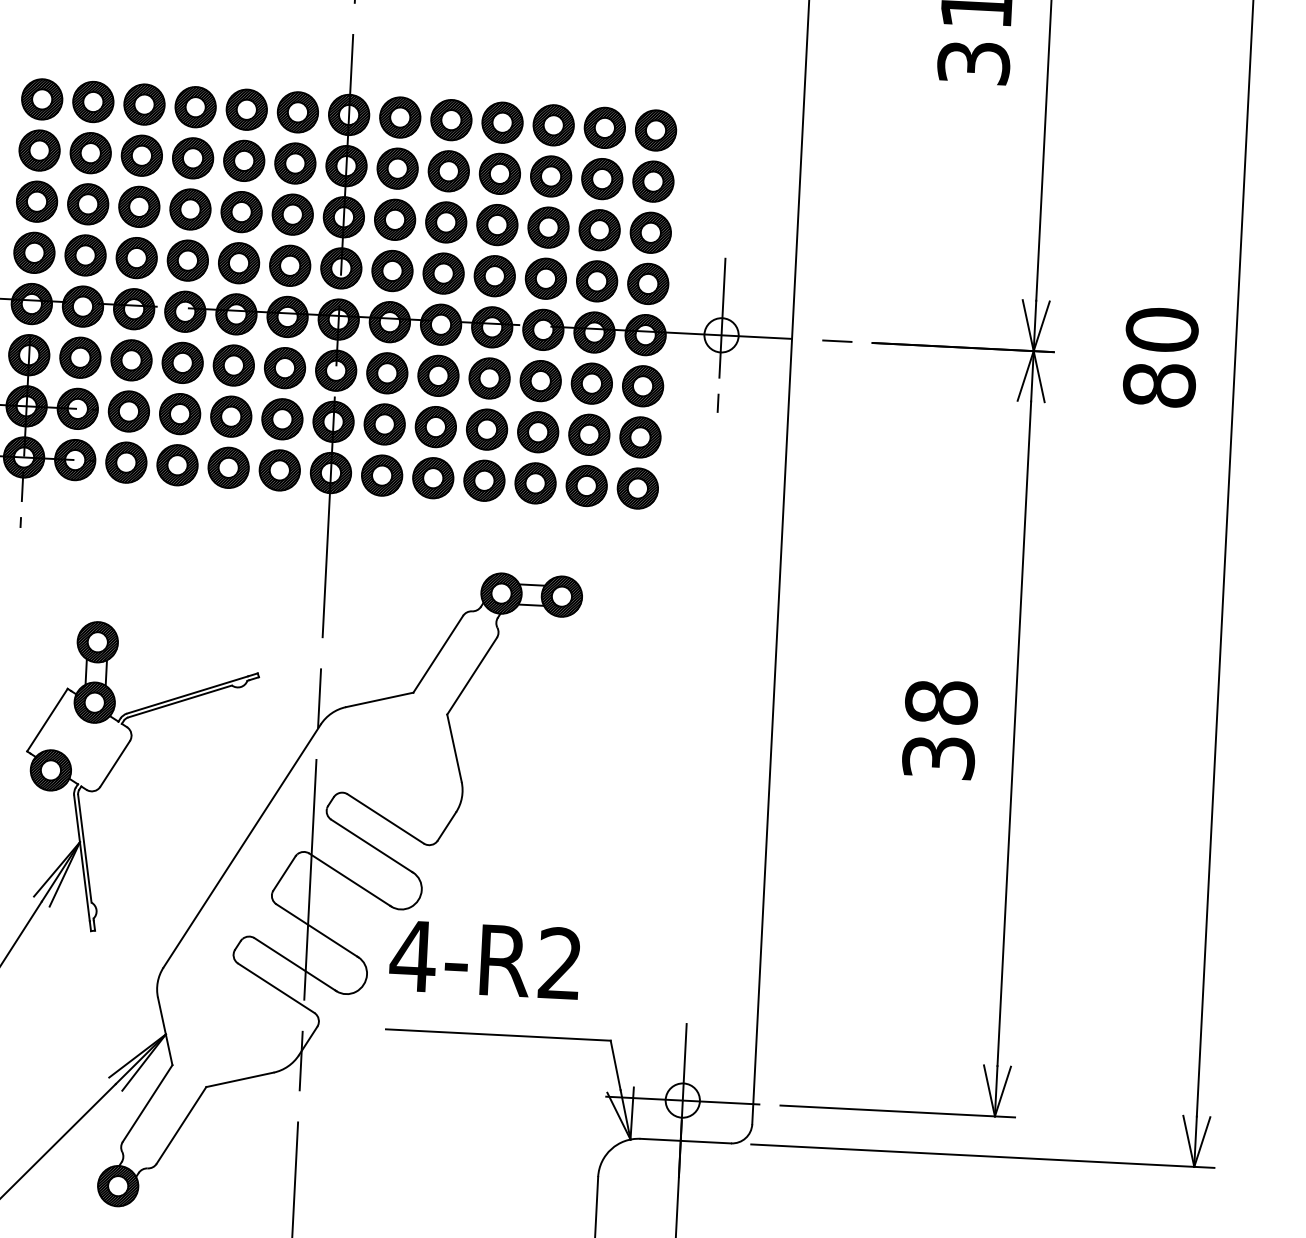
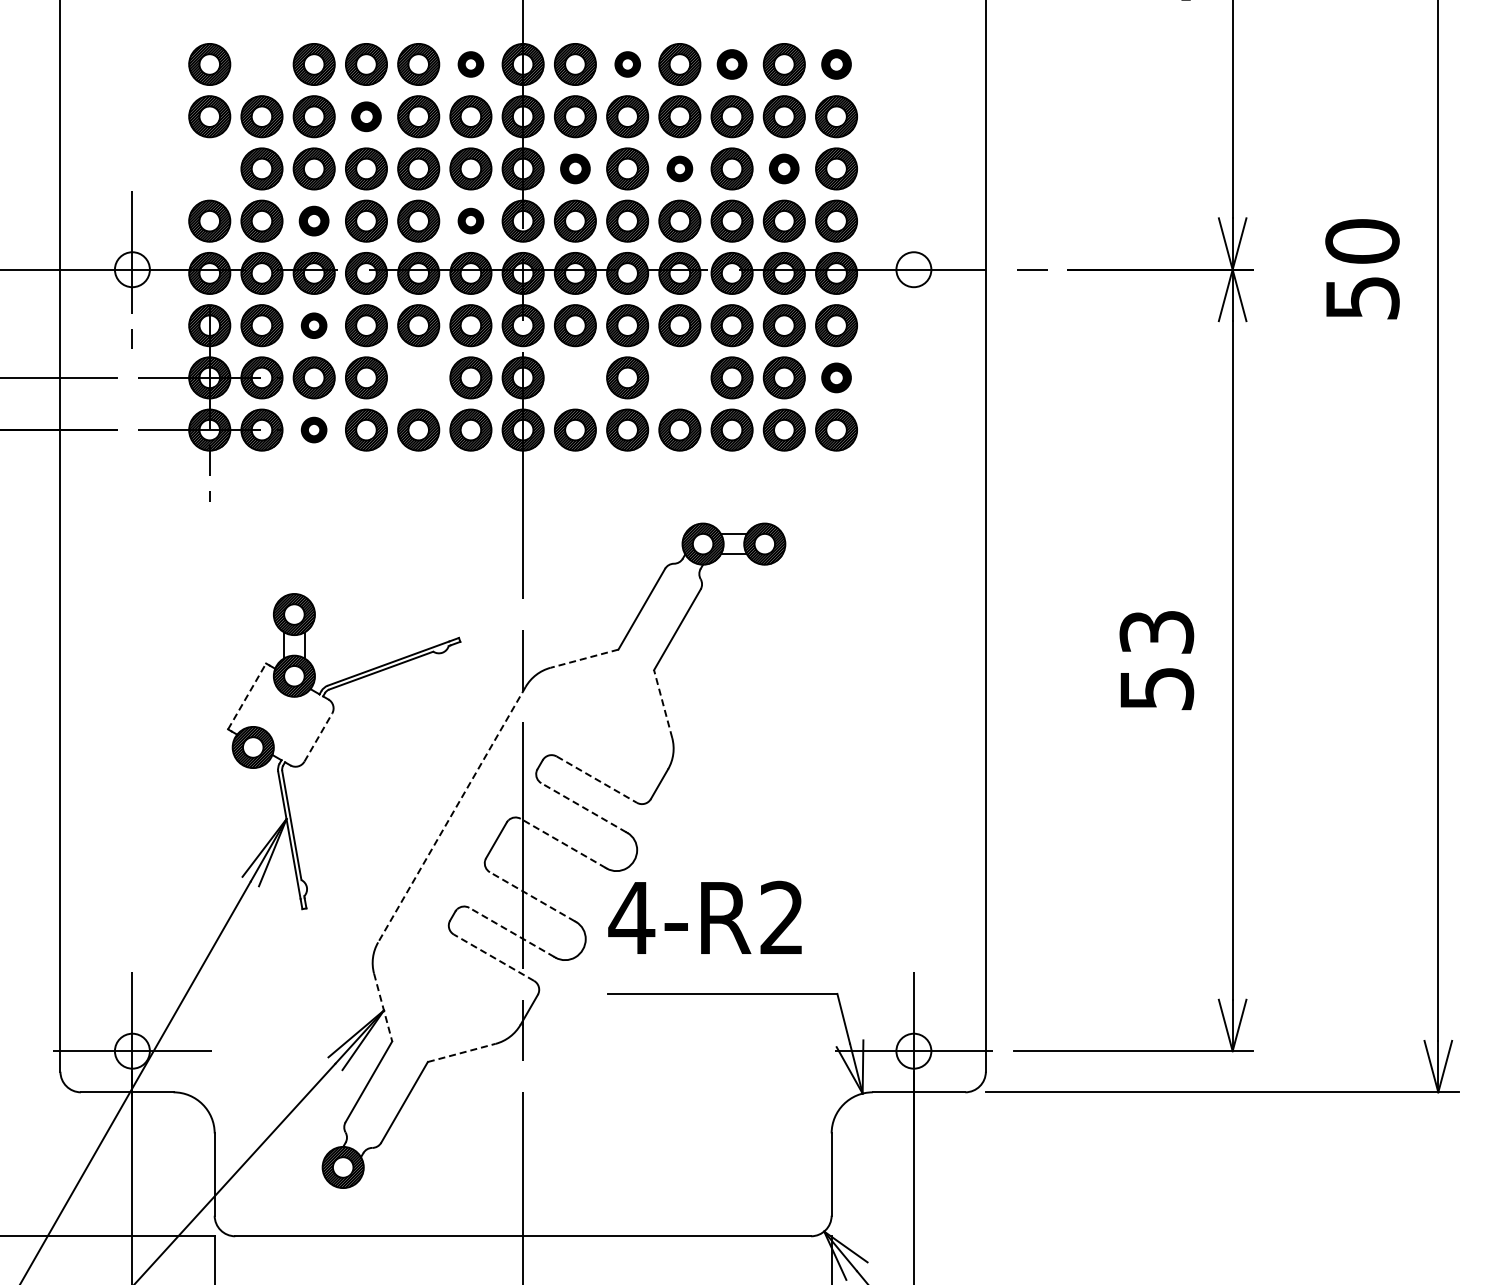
part: (92, 102) -> (261, 64), removed
part: (297, 112) -> (470, 64), size x0.6
part: (451, 120) -> (627, 64), size x0.6
part: (553, 125) -> (731, 64), size x0.7
part: (655, 130) -> (836, 64), size x0.7
part: (193, 158) -> (366, 116), size x0.7
part: (36, 201) -> (209, 168), removed
part: (395, 219) -> (575, 168), size x0.7
part: (497, 224) -> (679, 168), size x0.6
part: (598, 229) -> (783, 168), size x0.7
part: (136, 257) -> (313, 220), size x0.7
part: (289, 265) -> (470, 220), size x0.6
line: (721, 335) -> (913, 269), removed
part: (130, 360) -> (313, 325), size x0.6
text: (1159, 384) -> (1362, 297), 80 -> 50
part: (231, 416) -> (418, 377), removed
part: (384, 424) -> (575, 377), removed
part: (486, 429) -> (679, 377), removed
part: (640, 437) -> (836, 377), size x0.7
part: (125, 462) -> (313, 429), size x0.6
line: (379, 699) -> (584, 658), solid -> dashed
line: (47, 720) -> (247, 696), solid -> dashed
text: (939, 730) -> (1156, 660), 38 -> 53
line: (454, 747) -> (663, 703), solid -> dashed
line: (115, 763) -> (318, 737), solid -> dashed
line: (386, 818) -> (597, 779), solid -> dashed
line: (371, 845) -> (583, 807), solid -> dashed
line: (241, 846) -> (451, 815), solid -> dashed
line: (348, 879) -> (562, 843), solid -> dashed
line: (316, 930) -> (532, 896), solid -> dashed
line: (294, 964) -> (511, 932), solid -> dashed
line: (275, 987) -> (493, 957), solid -> dashed
line: (165, 1032) -> (383, 1008), solid -> dashed
line: (240, 1079) -> (462, 1052), solid -> dashed

